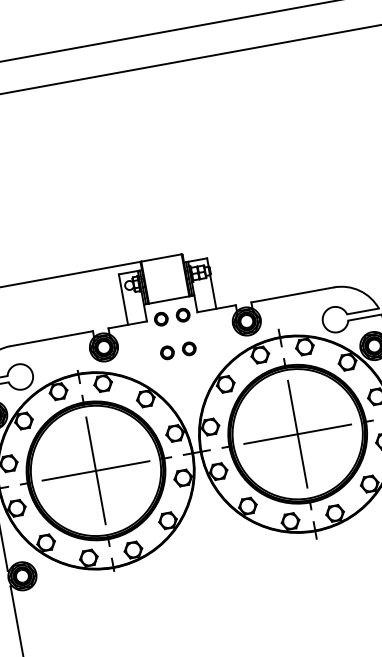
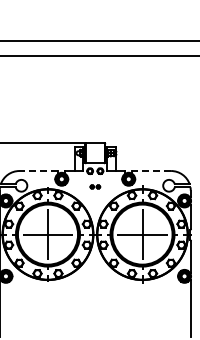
line: (292, 296) -> (151, 171), solid -> dashed
line: (51, 339) -> (38, 171), solid -> dashed
part: (178, 349) -> (95, 186), size x0.6

